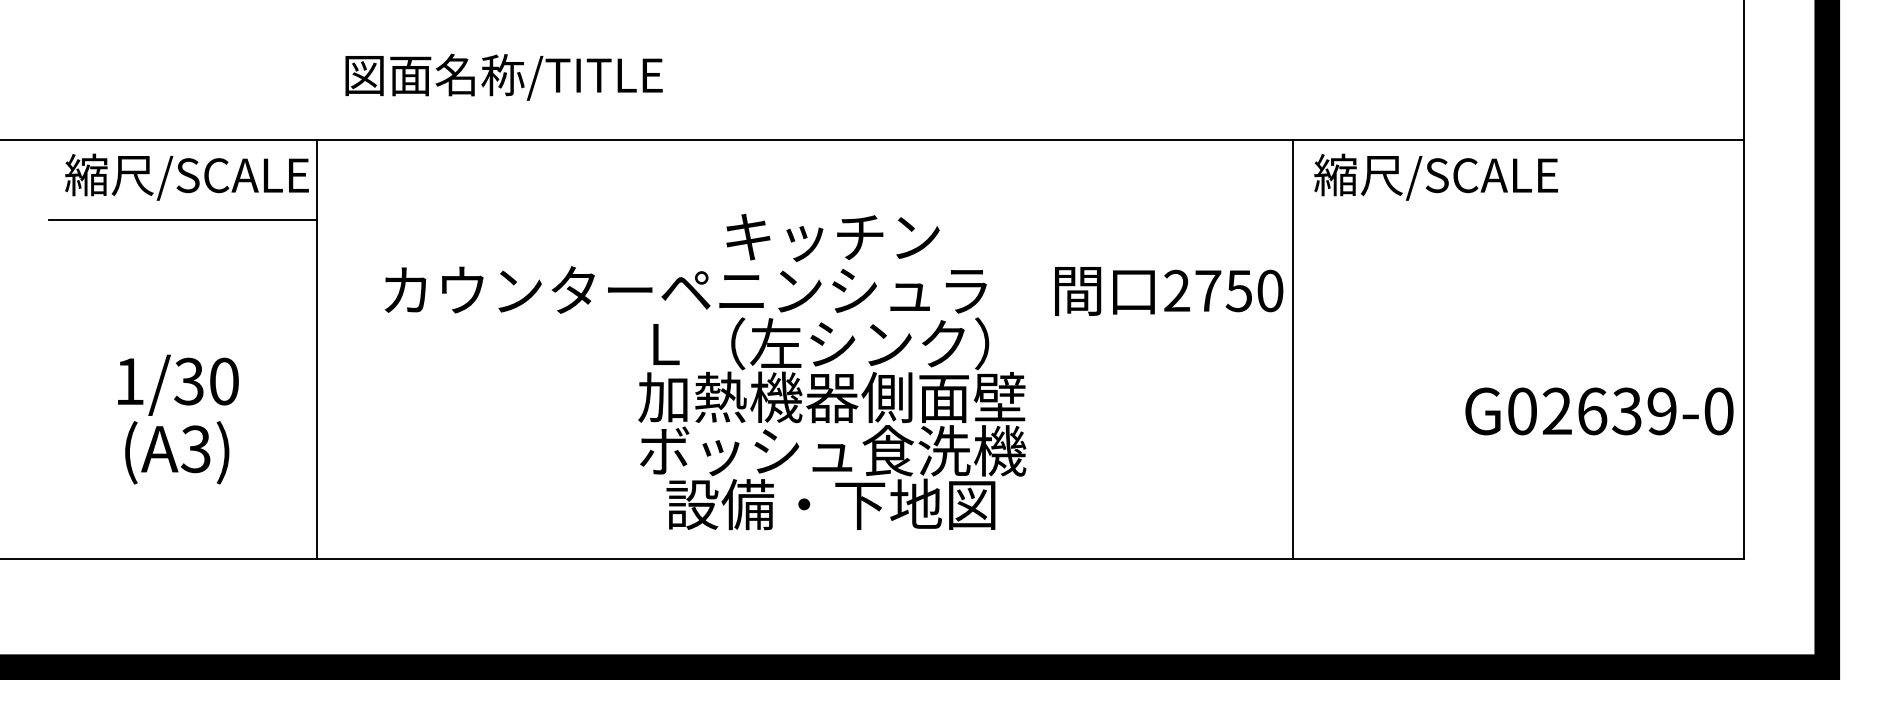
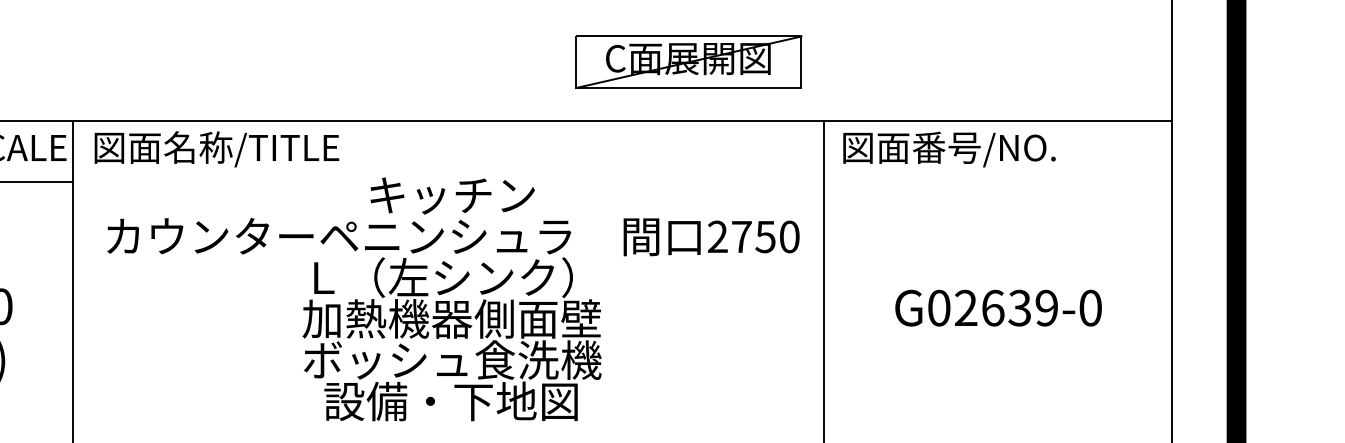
part: (1116, 64) -> (688, 62), added
text: (503, 76) -> (216, 148), moved
text: (1453, 176) -> (948, 148), 縮尺/SCALE -> 図面番号/NO.
text: (833, 372) -> (453, 299), moved
text: (1599, 411) -> (998, 308), moved

